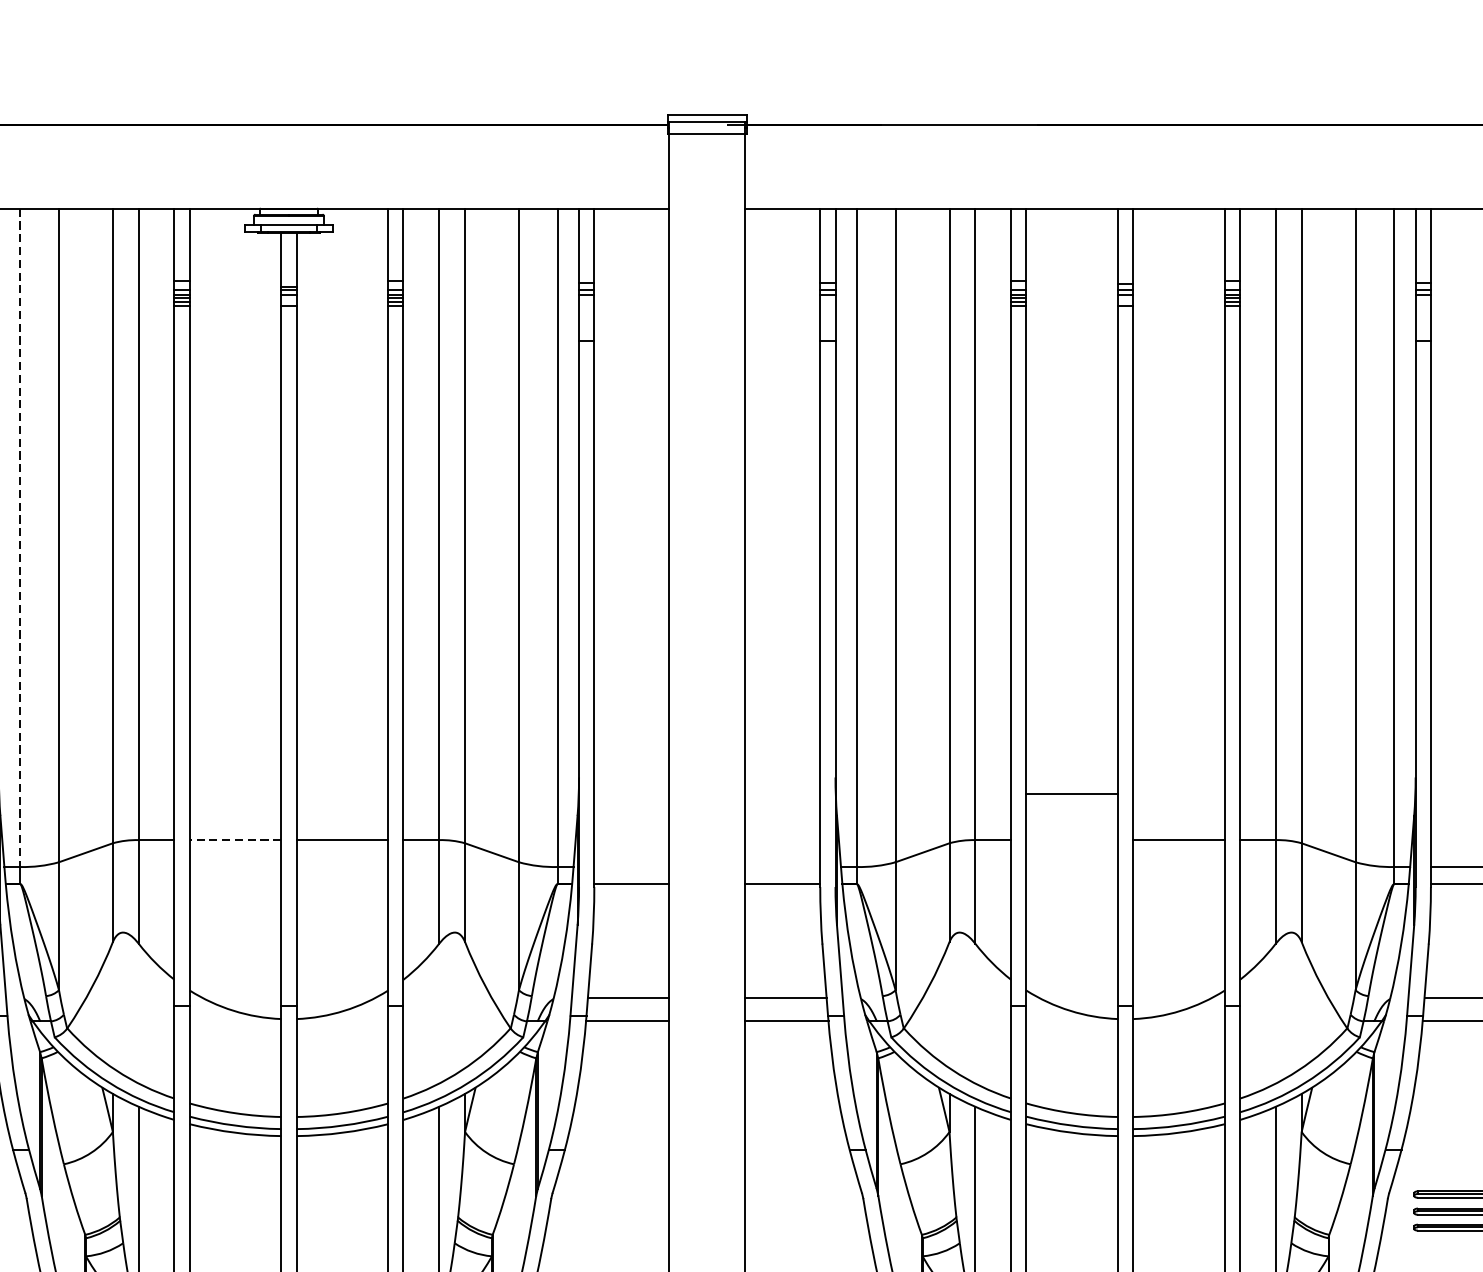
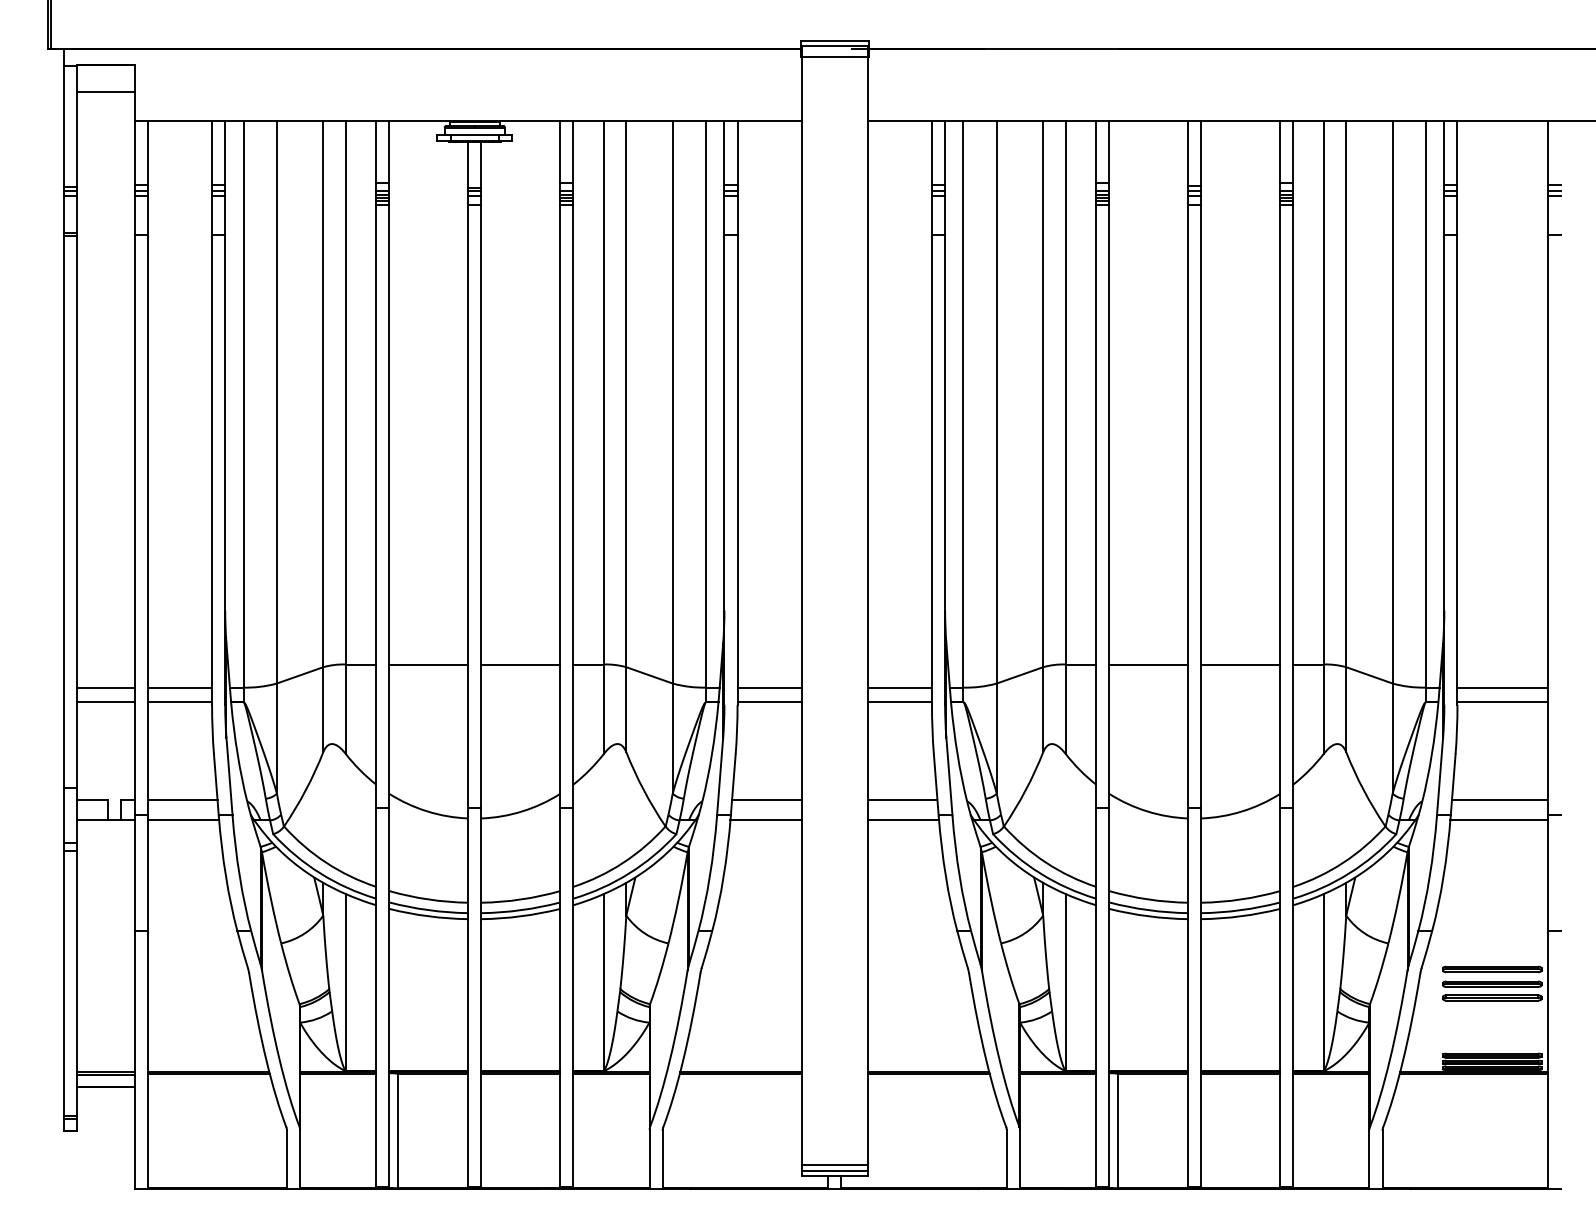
line: (20, 538) -> (243, 404), dashed -> solid
line: (1071, 793) -> (1148, 664), moved
line: (235, 840) -> (428, 664), dashed -> solid
line: (631, 866) -> (769, 687), added
line: (782, 866) -> (899, 687), added

